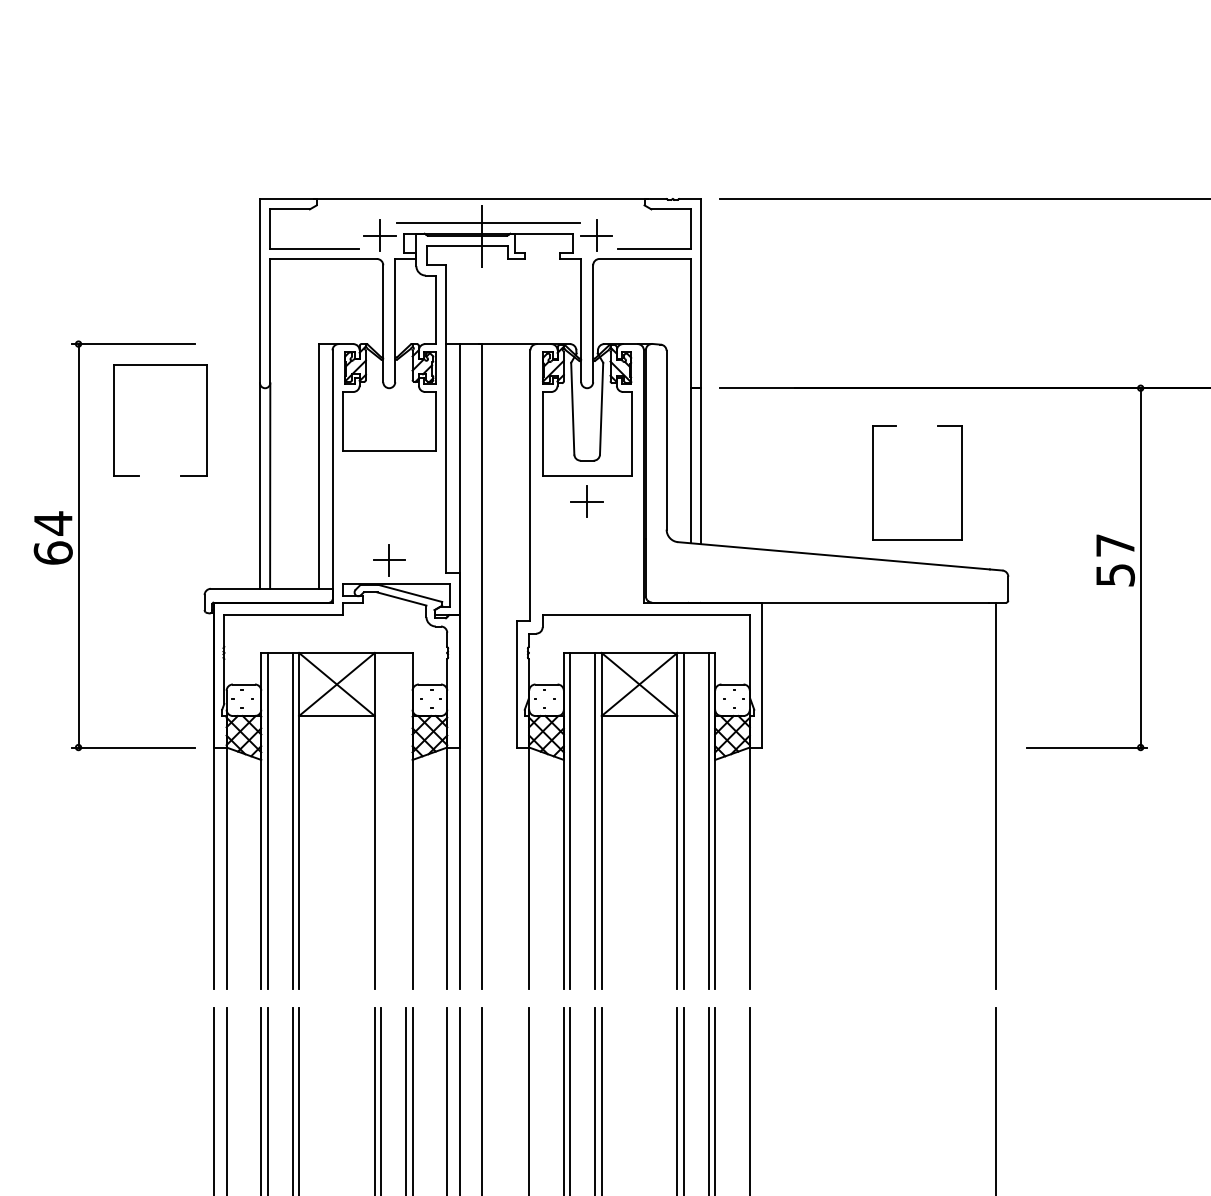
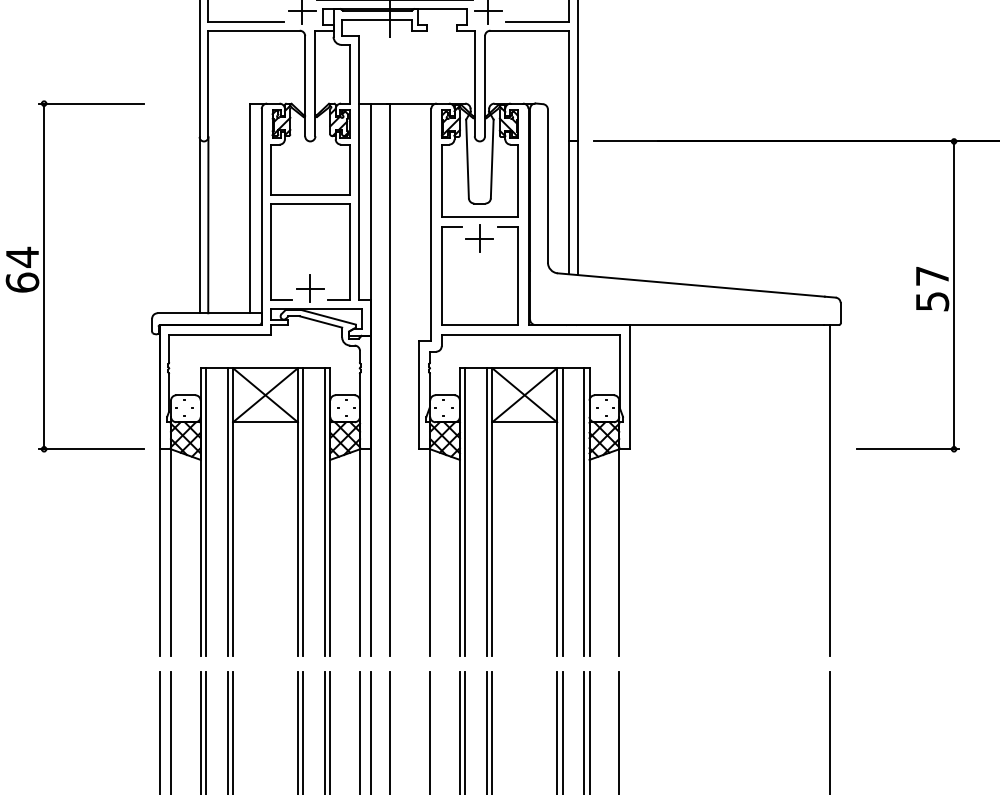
part: (114, 420) -> (271, 252), moved
part: (873, 482) -> (442, 276), moved
line: (381, 820) -> (303, 511), added
line: (406, 820) -> (325, 511), added

